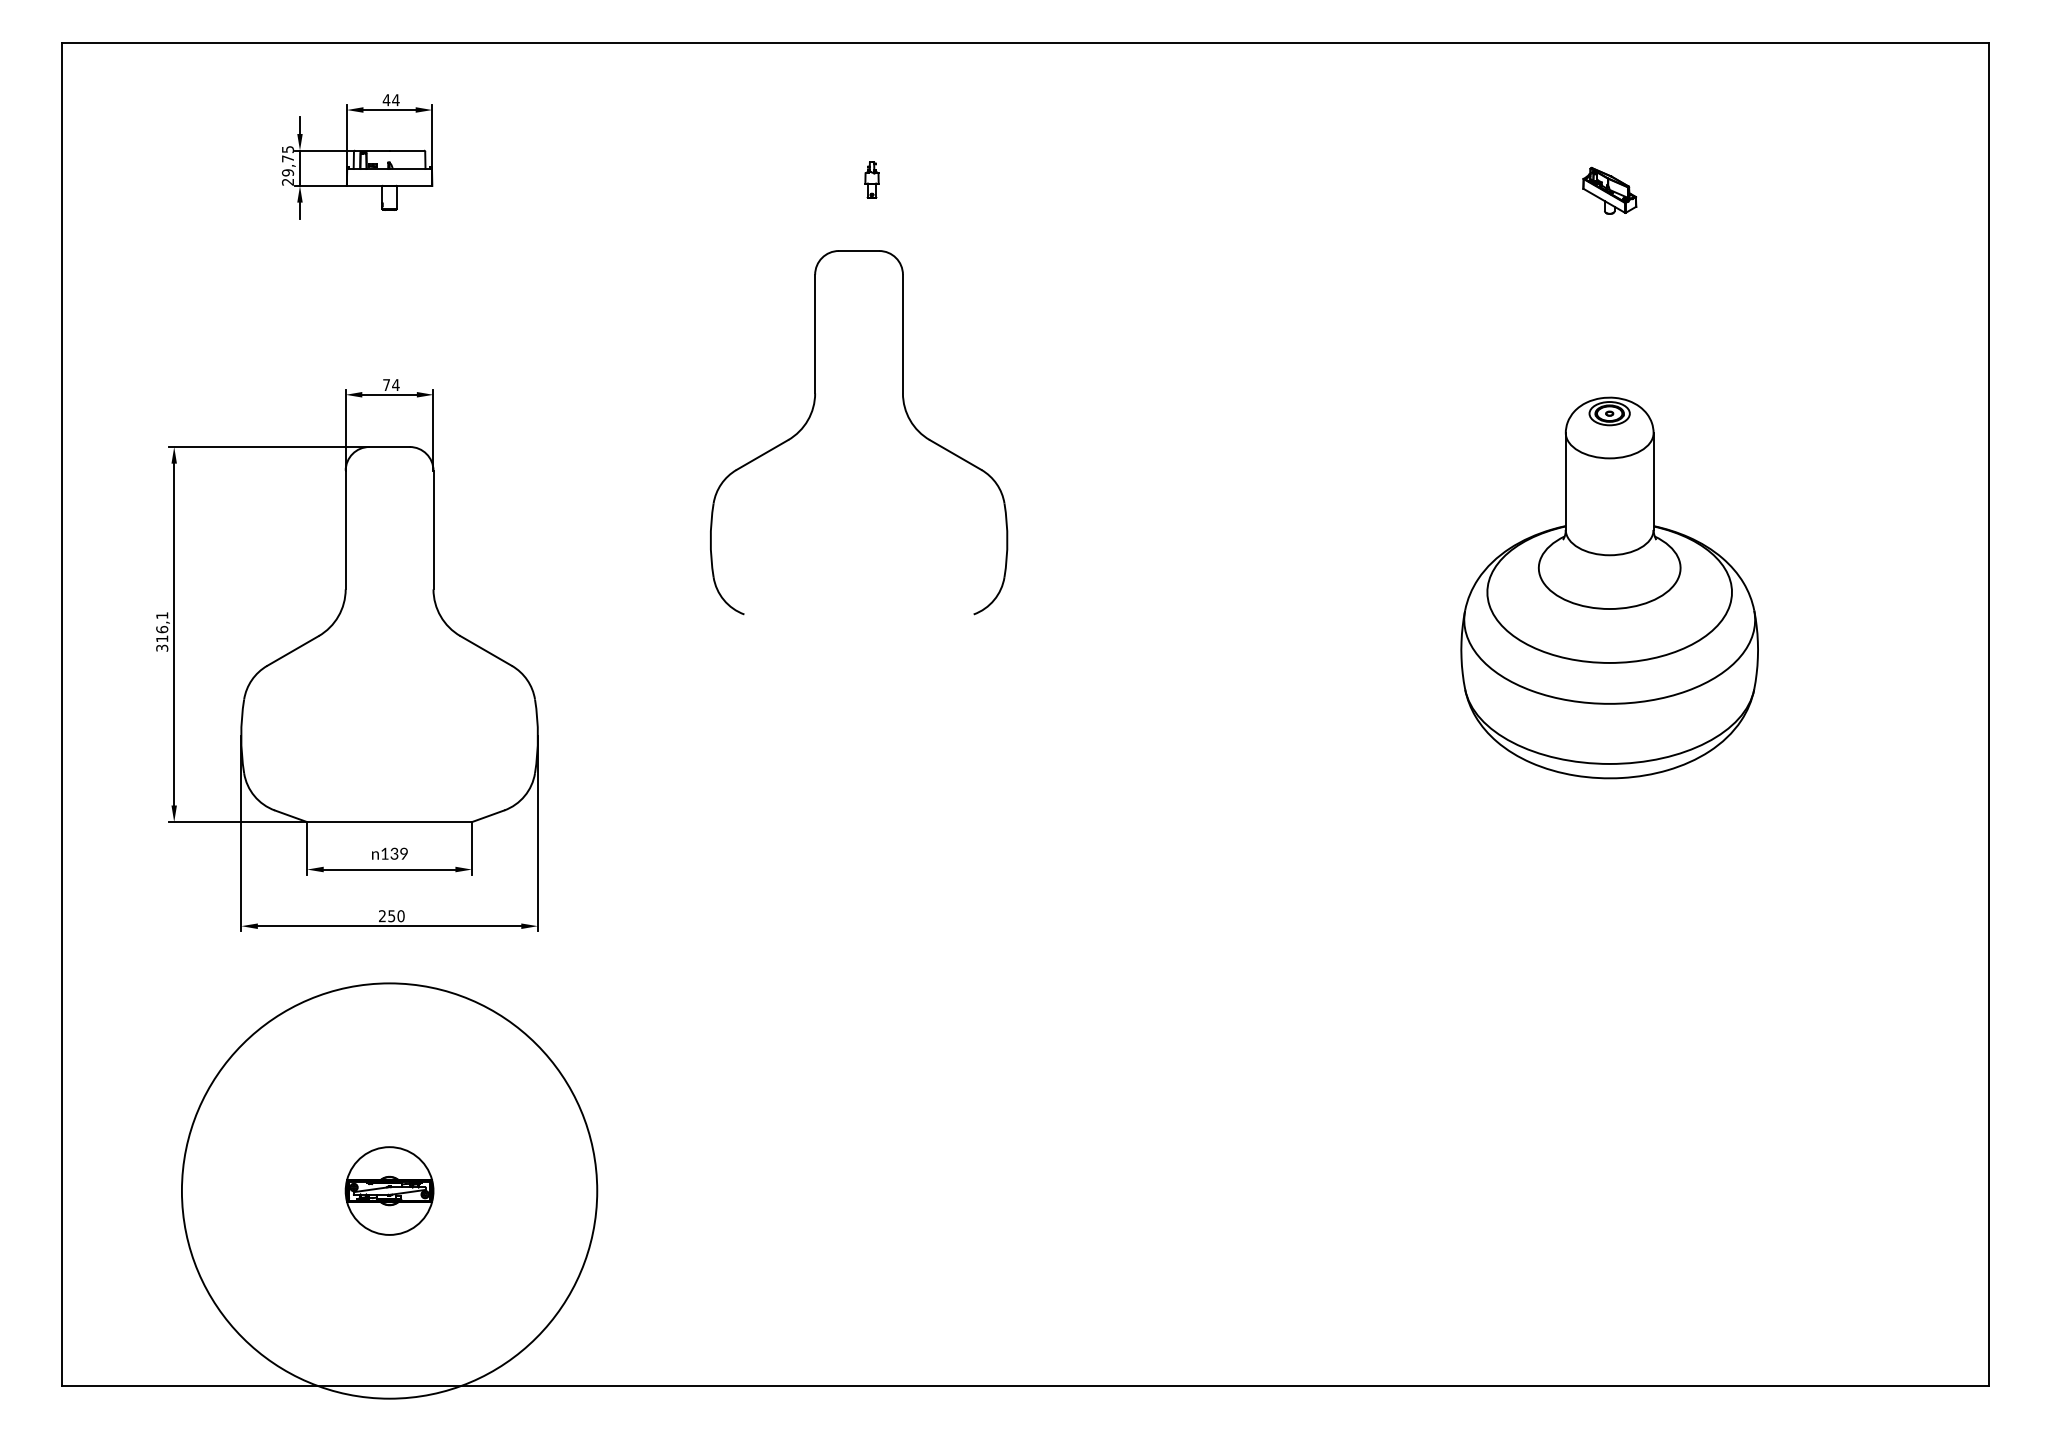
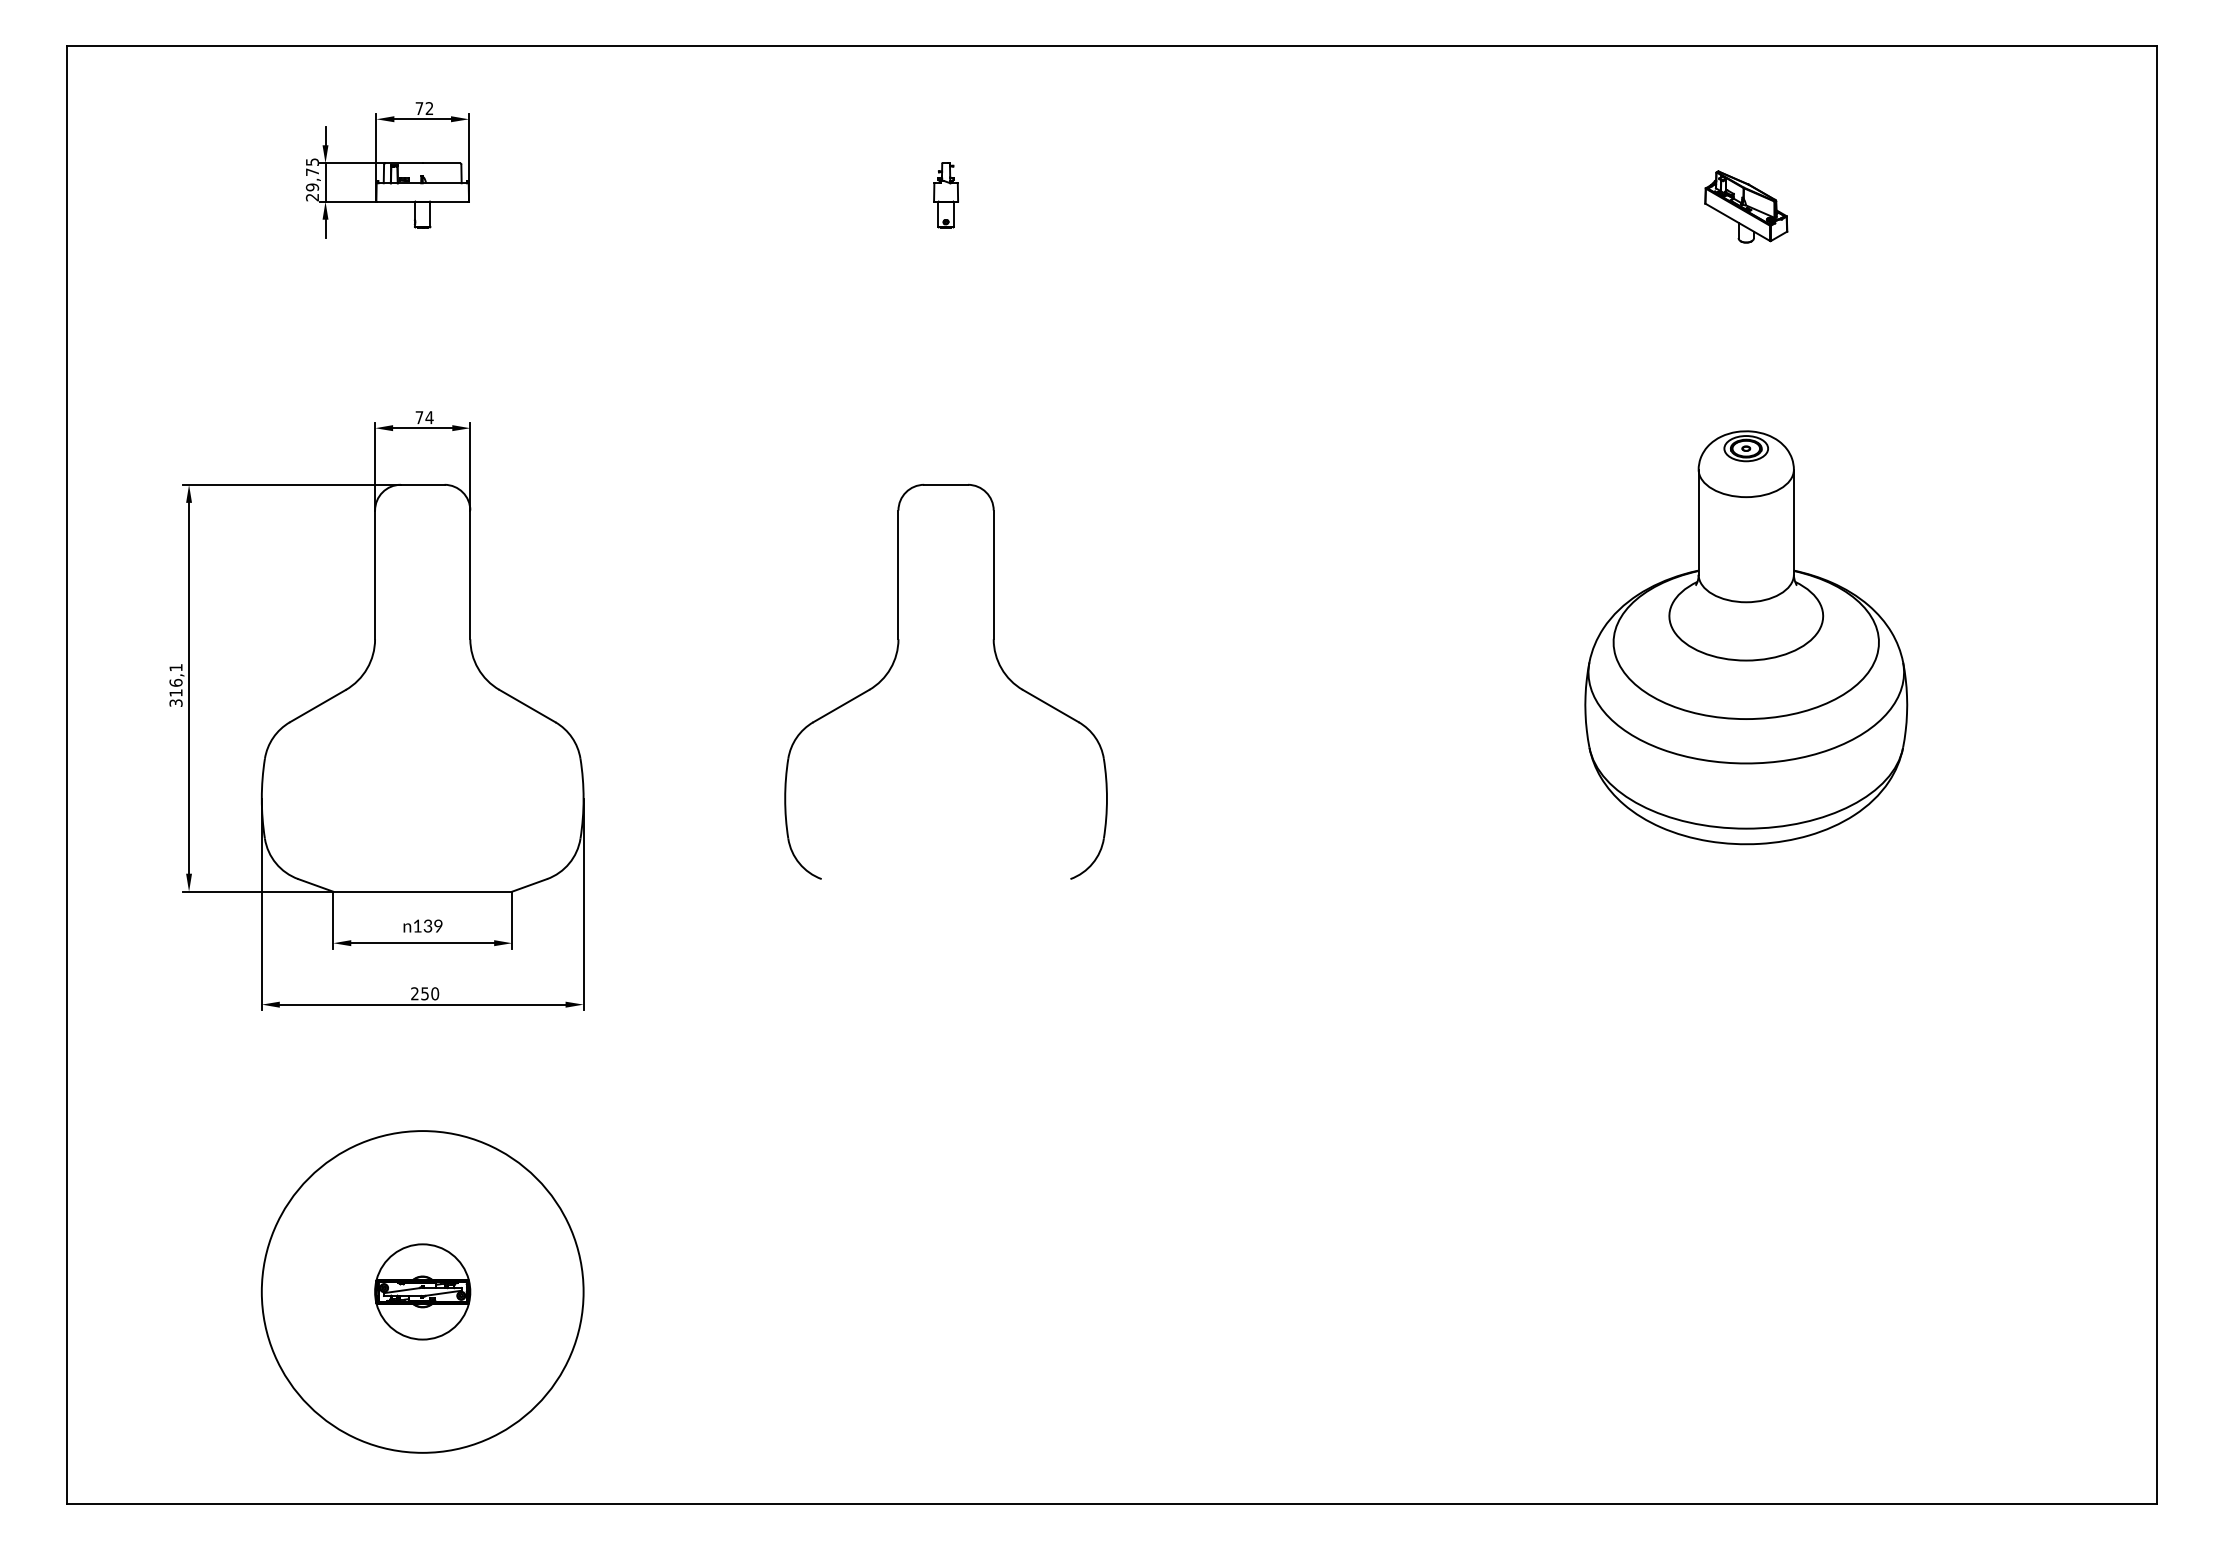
text: (390, 100) -> (423, 108), 44 -> 72
part: (871, 179) -> (945, 194), size x1.67
part: (1609, 190) -> (1746, 206), size x1.43
part: (905, 413) -> (996, 661), moved
circle: (389, 1190) -> (422, 1291), size x0.71

